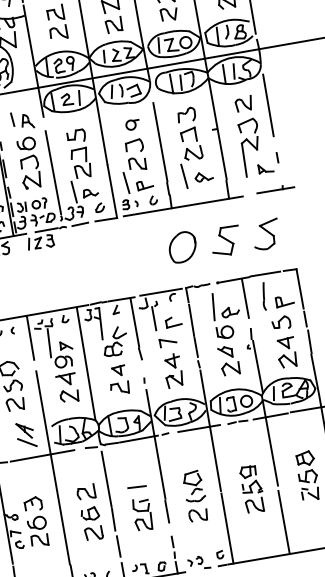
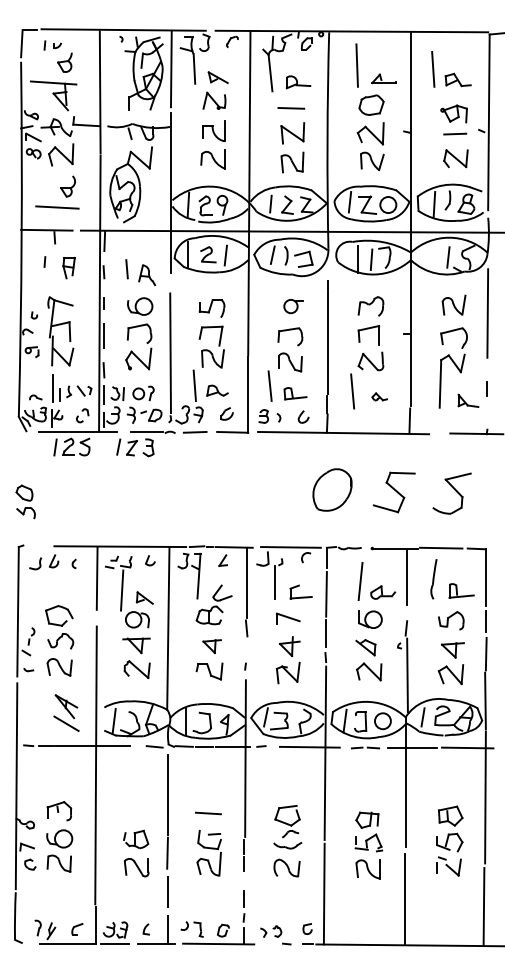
line: (223, 74) -> (433, 258), removed
part: (203, 176) -> (379, 396), size x0.6
part: (85, 492) -> (135, 807), removed

